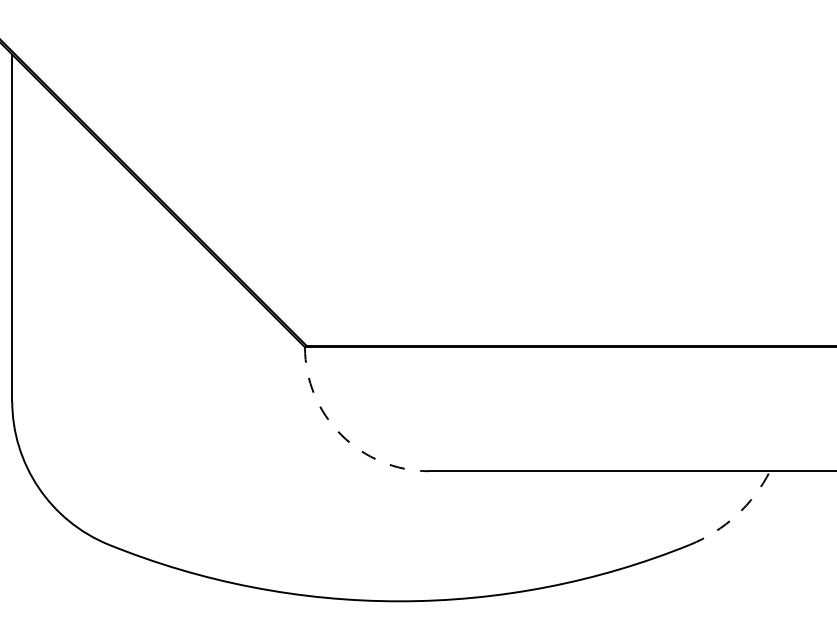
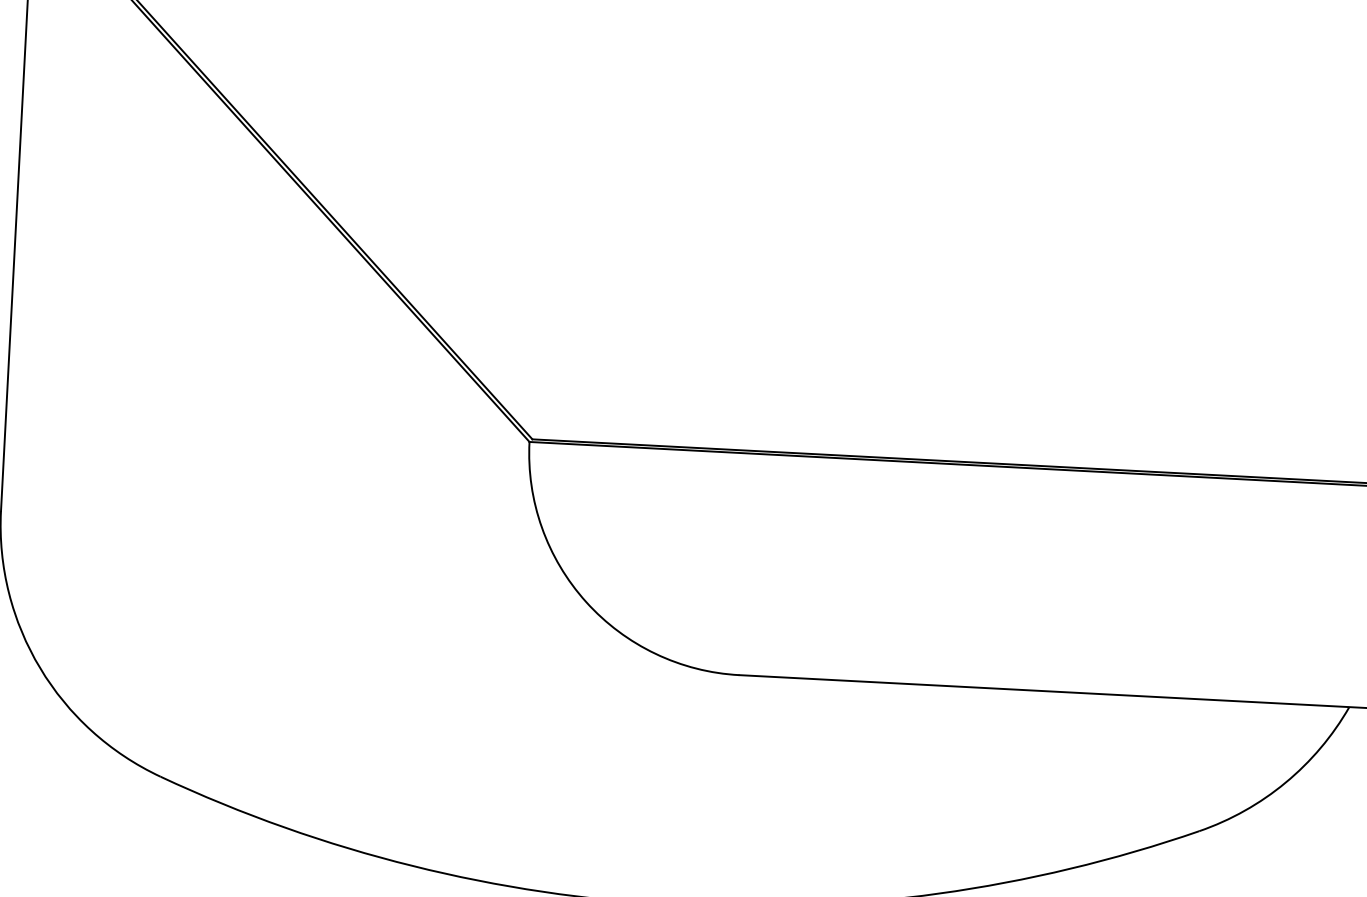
arc: (341, 434) -> (586, 601), dashed -> solid
arc: (736, 515) -> (1285, 783), dashed -> solid

